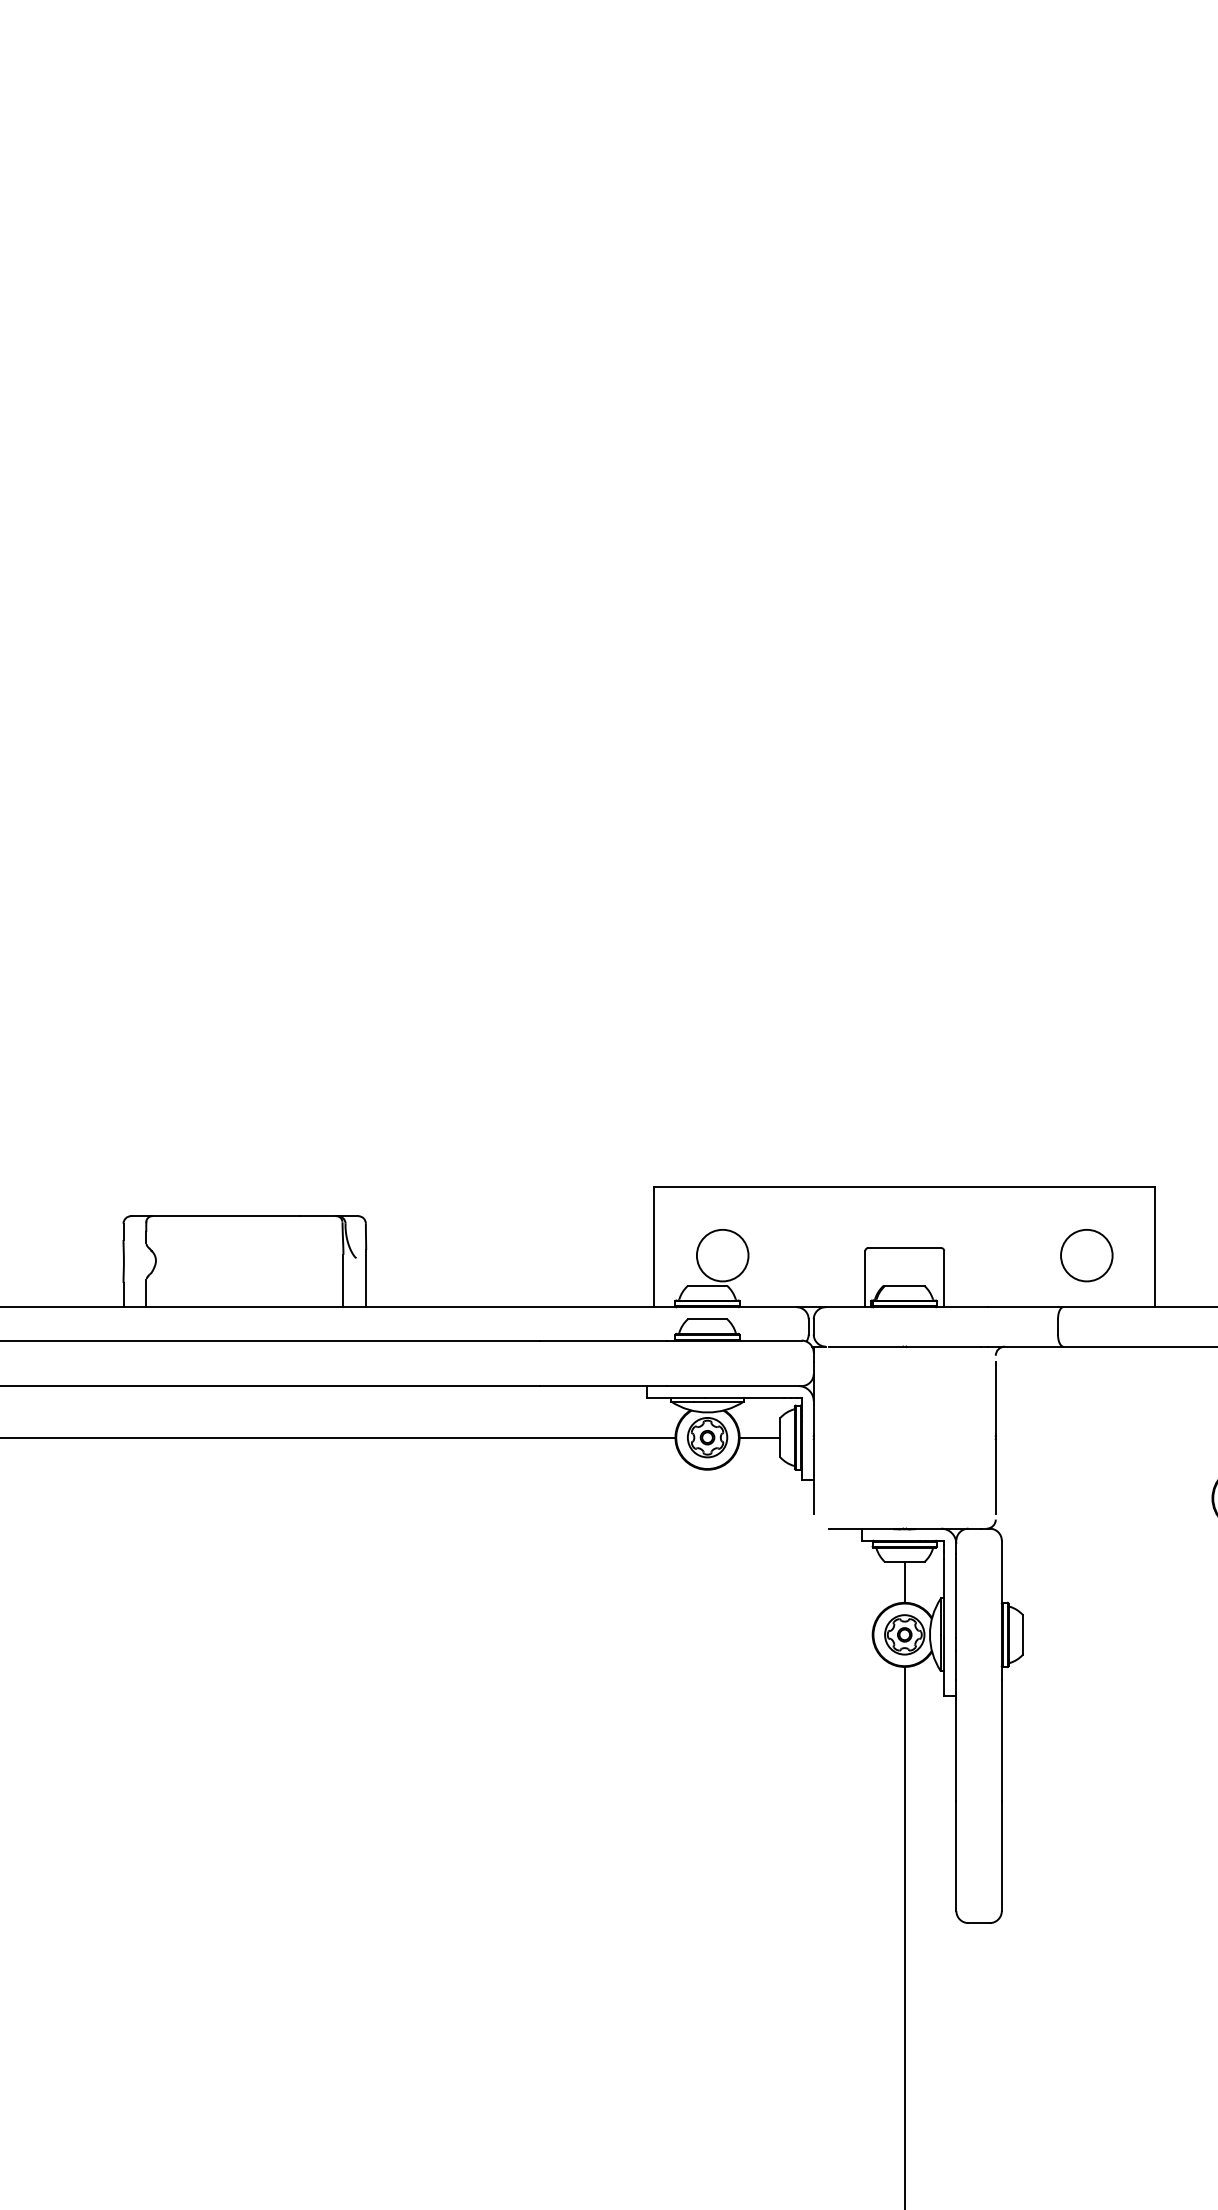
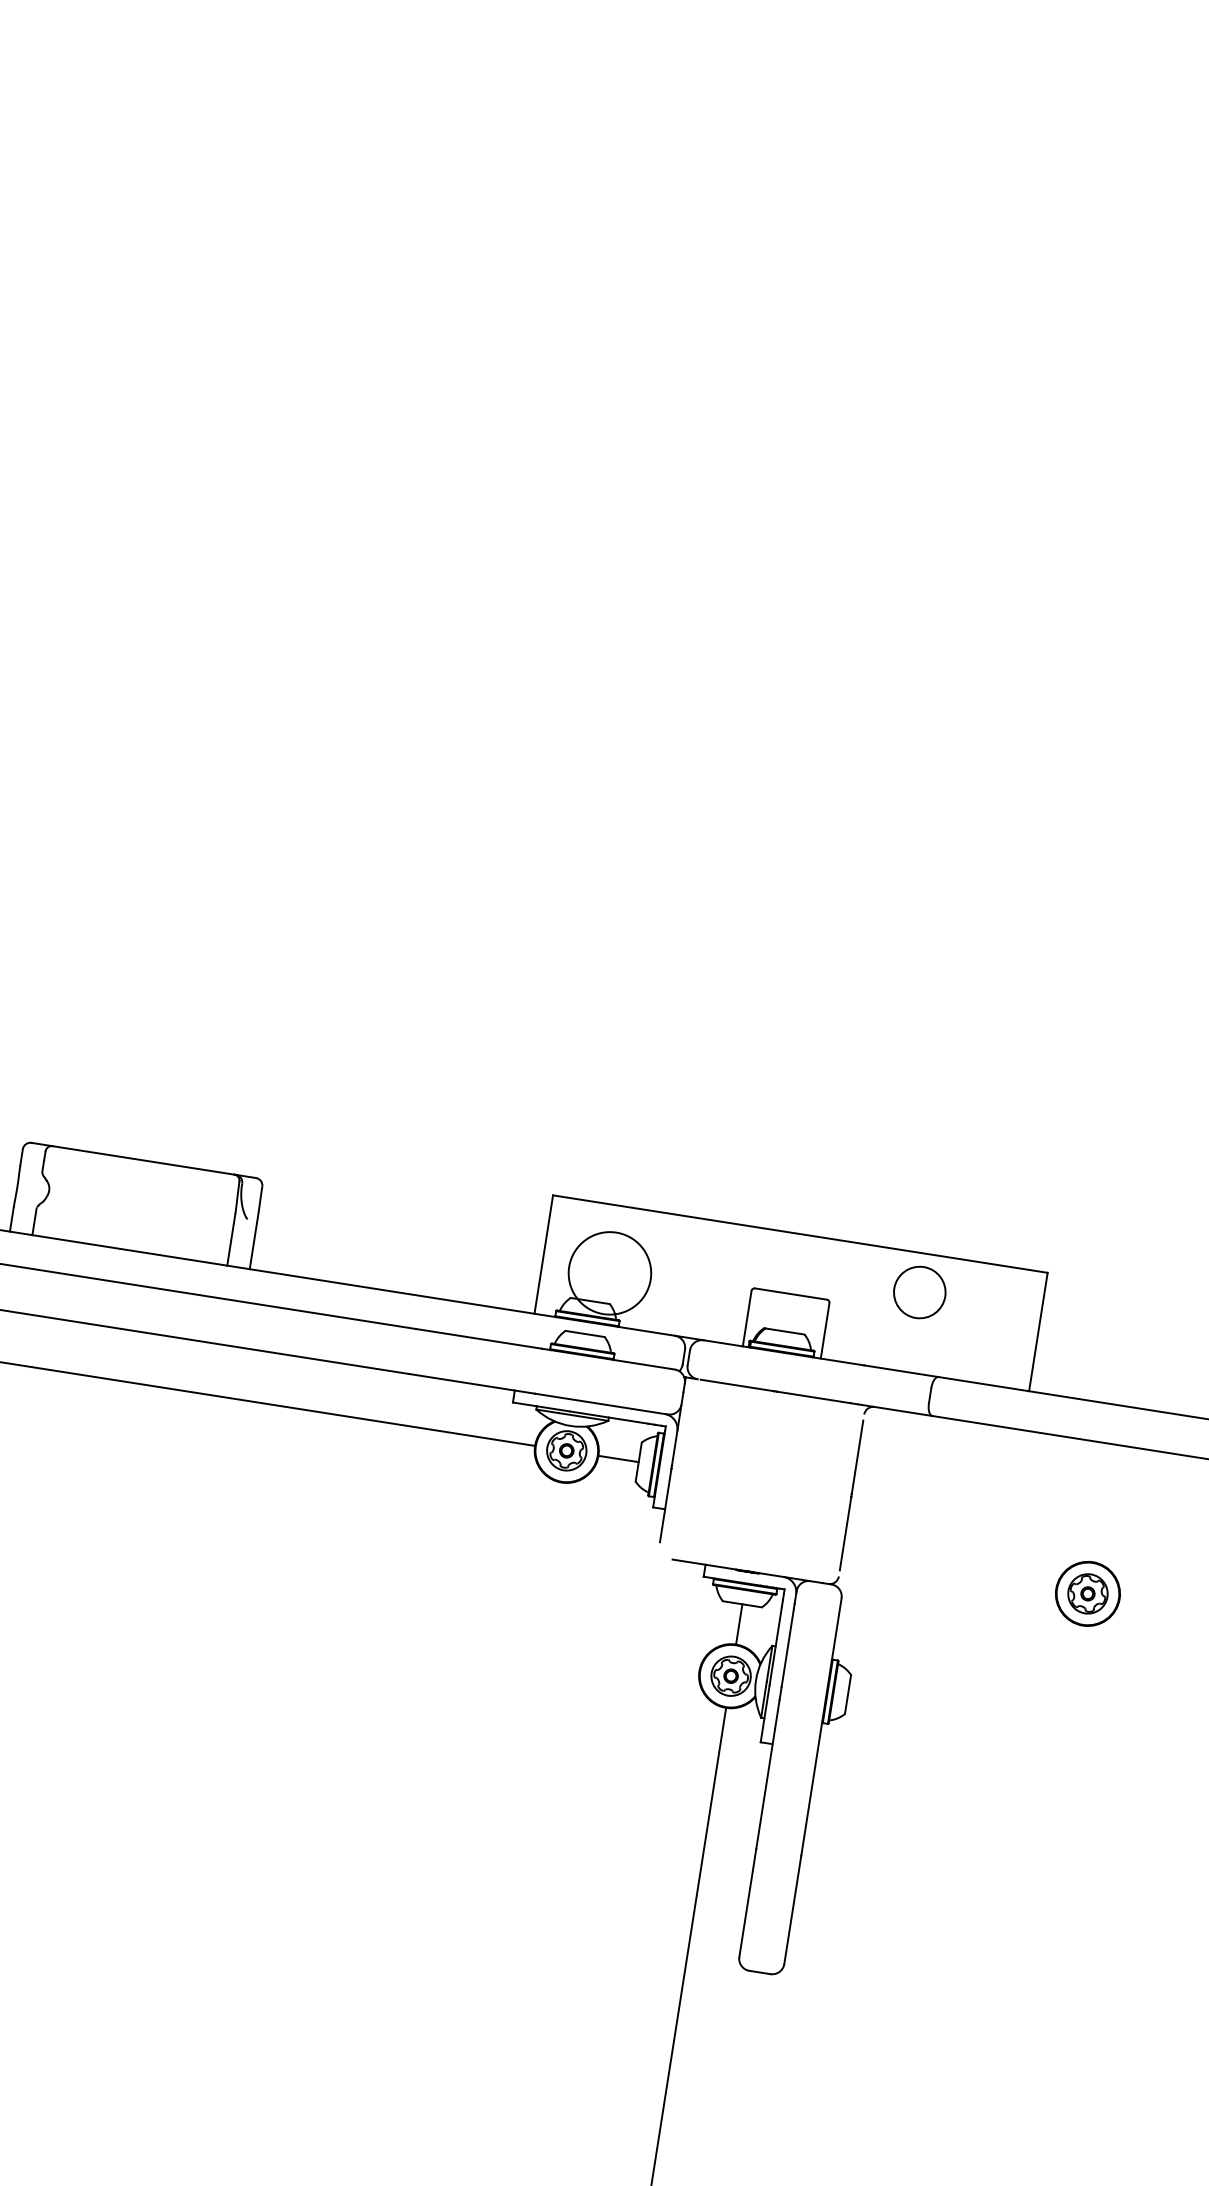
circle: (722, 1255) -> (609, 1273), size x1.6
circle: (1086, 1255) -> (919, 1292), moved

